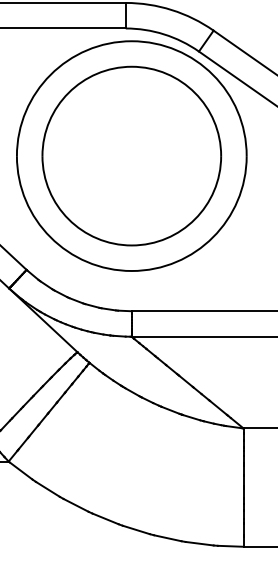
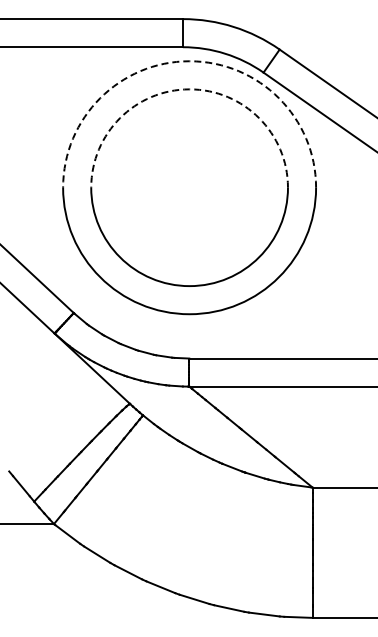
arc: (131, 41) -> (189, 61), solid -> dashed
arc: (131, 66) -> (189, 89), solid -> dashed

